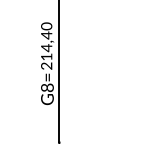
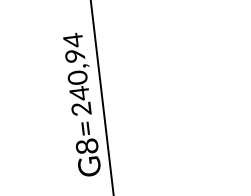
text: (46, 41) -> (76, 66), 214,40 -> 240,94

